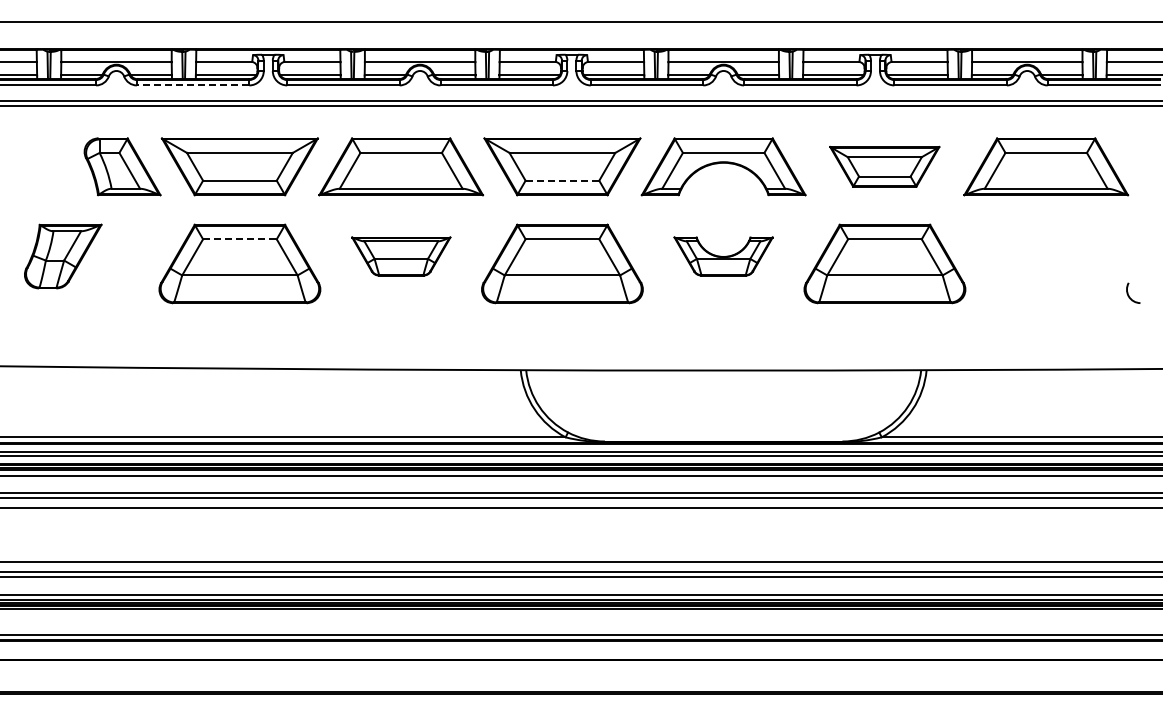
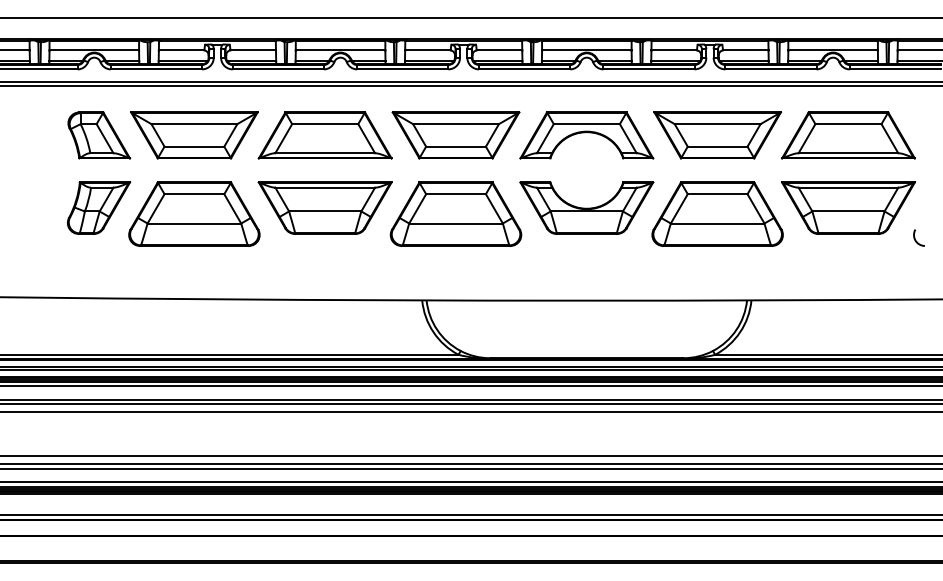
line: (192, 85) -> (155, 69), dashed -> solid
part: (884, 166) -> (717, 135), size x1.43
line: (562, 180) -> (456, 146), dashed -> solid
line: (239, 239) -> (194, 194), dashed -> solid
part: (63, 256) -> (99, 208), moved
part: (401, 256) -> (325, 208), size x1.67
part: (723, 256) -> (586, 208), size x1.67
part: (1046, 256) -> (848, 208), added

